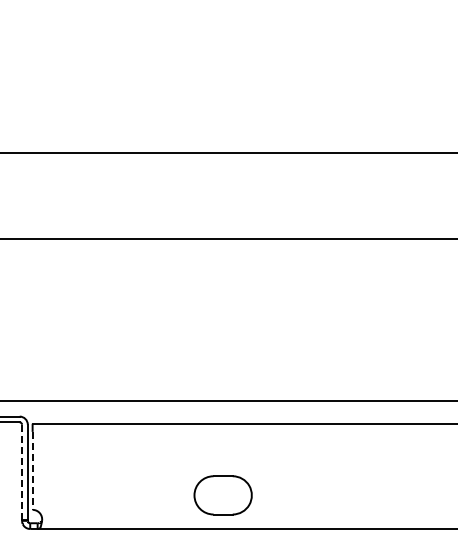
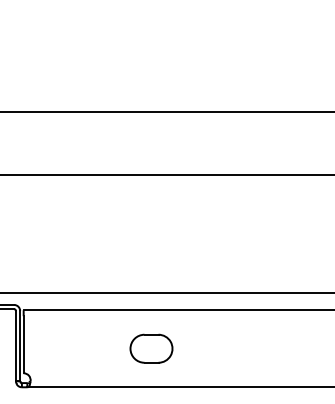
line: (32, 470) -> (23, 344), dashed -> solid
line: (22, 472) -> (16, 345), dashed -> solid
part: (222, 495) -> (151, 348), moved

